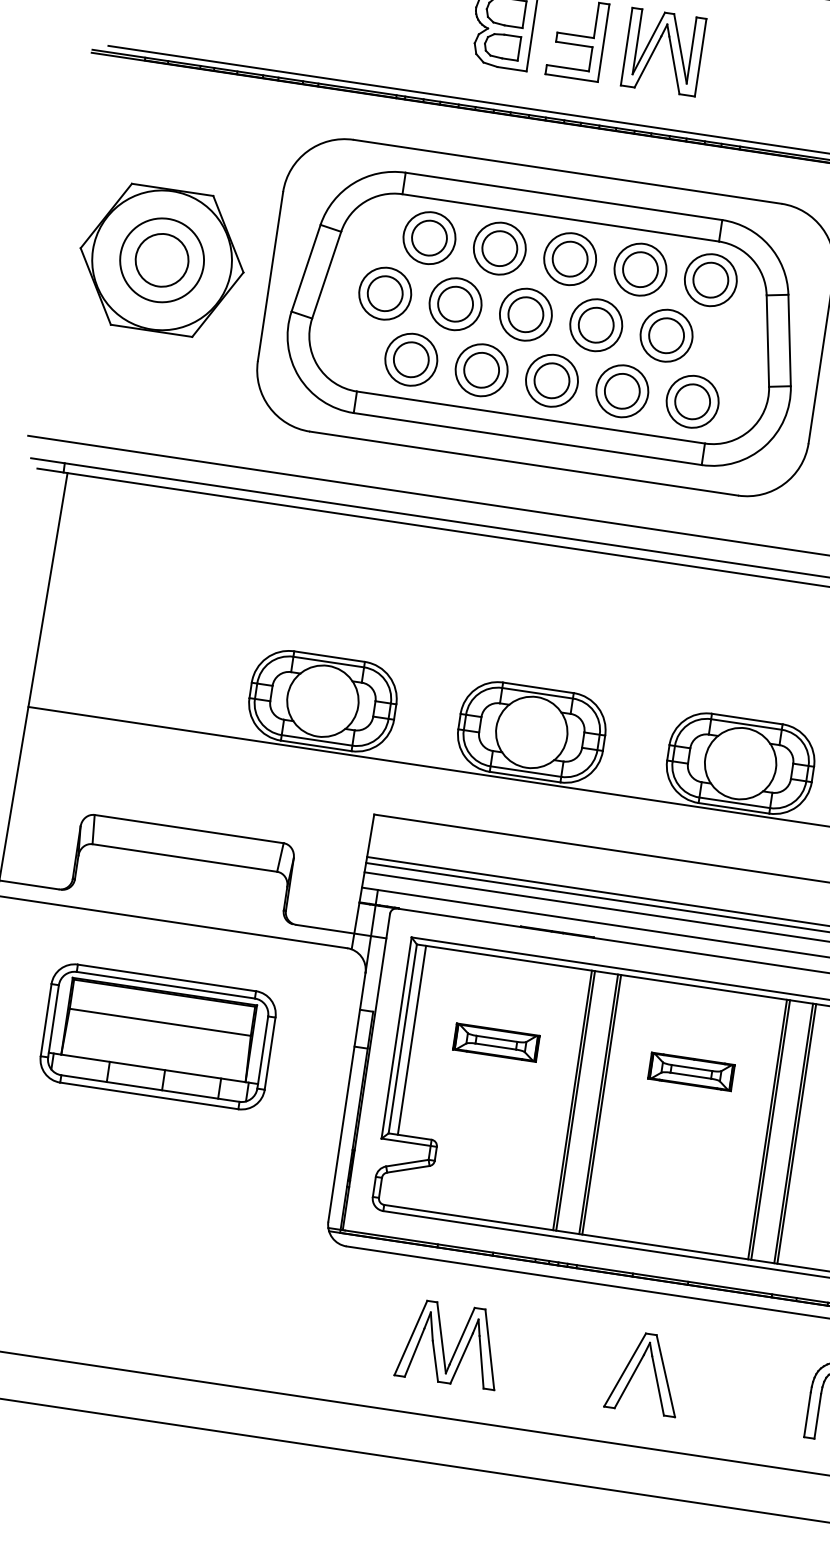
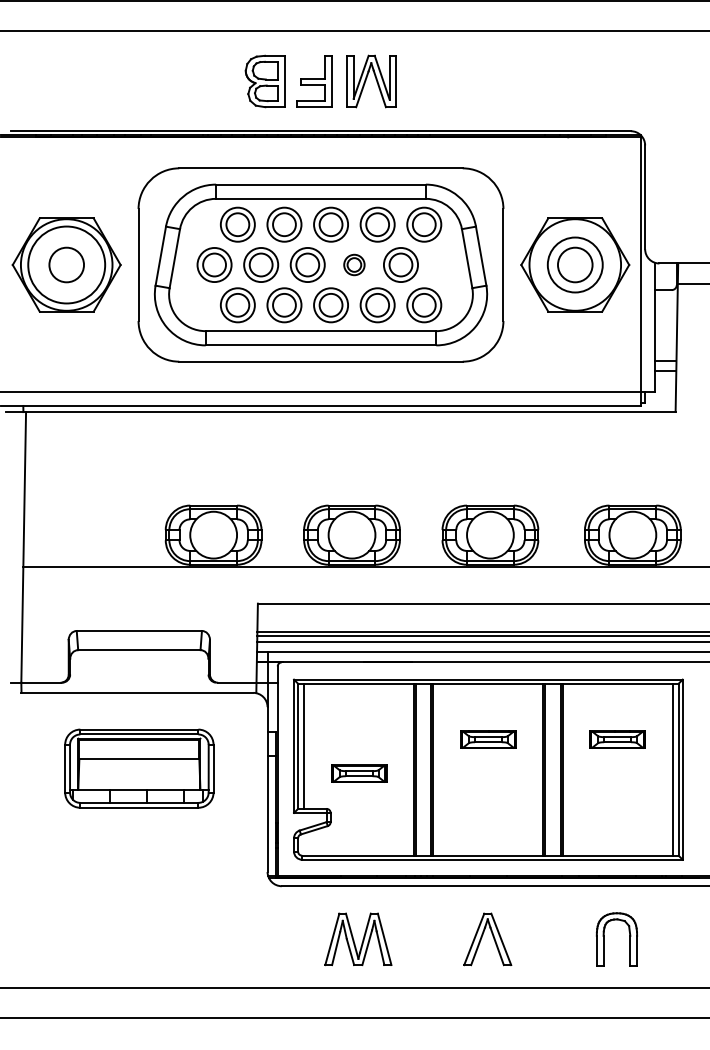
circle: (161, 259) -> (66, 264), size x1.4
part: (596, 324) -> (354, 264), size x0.6
part: (496, 1042) -> (359, 773), moved

